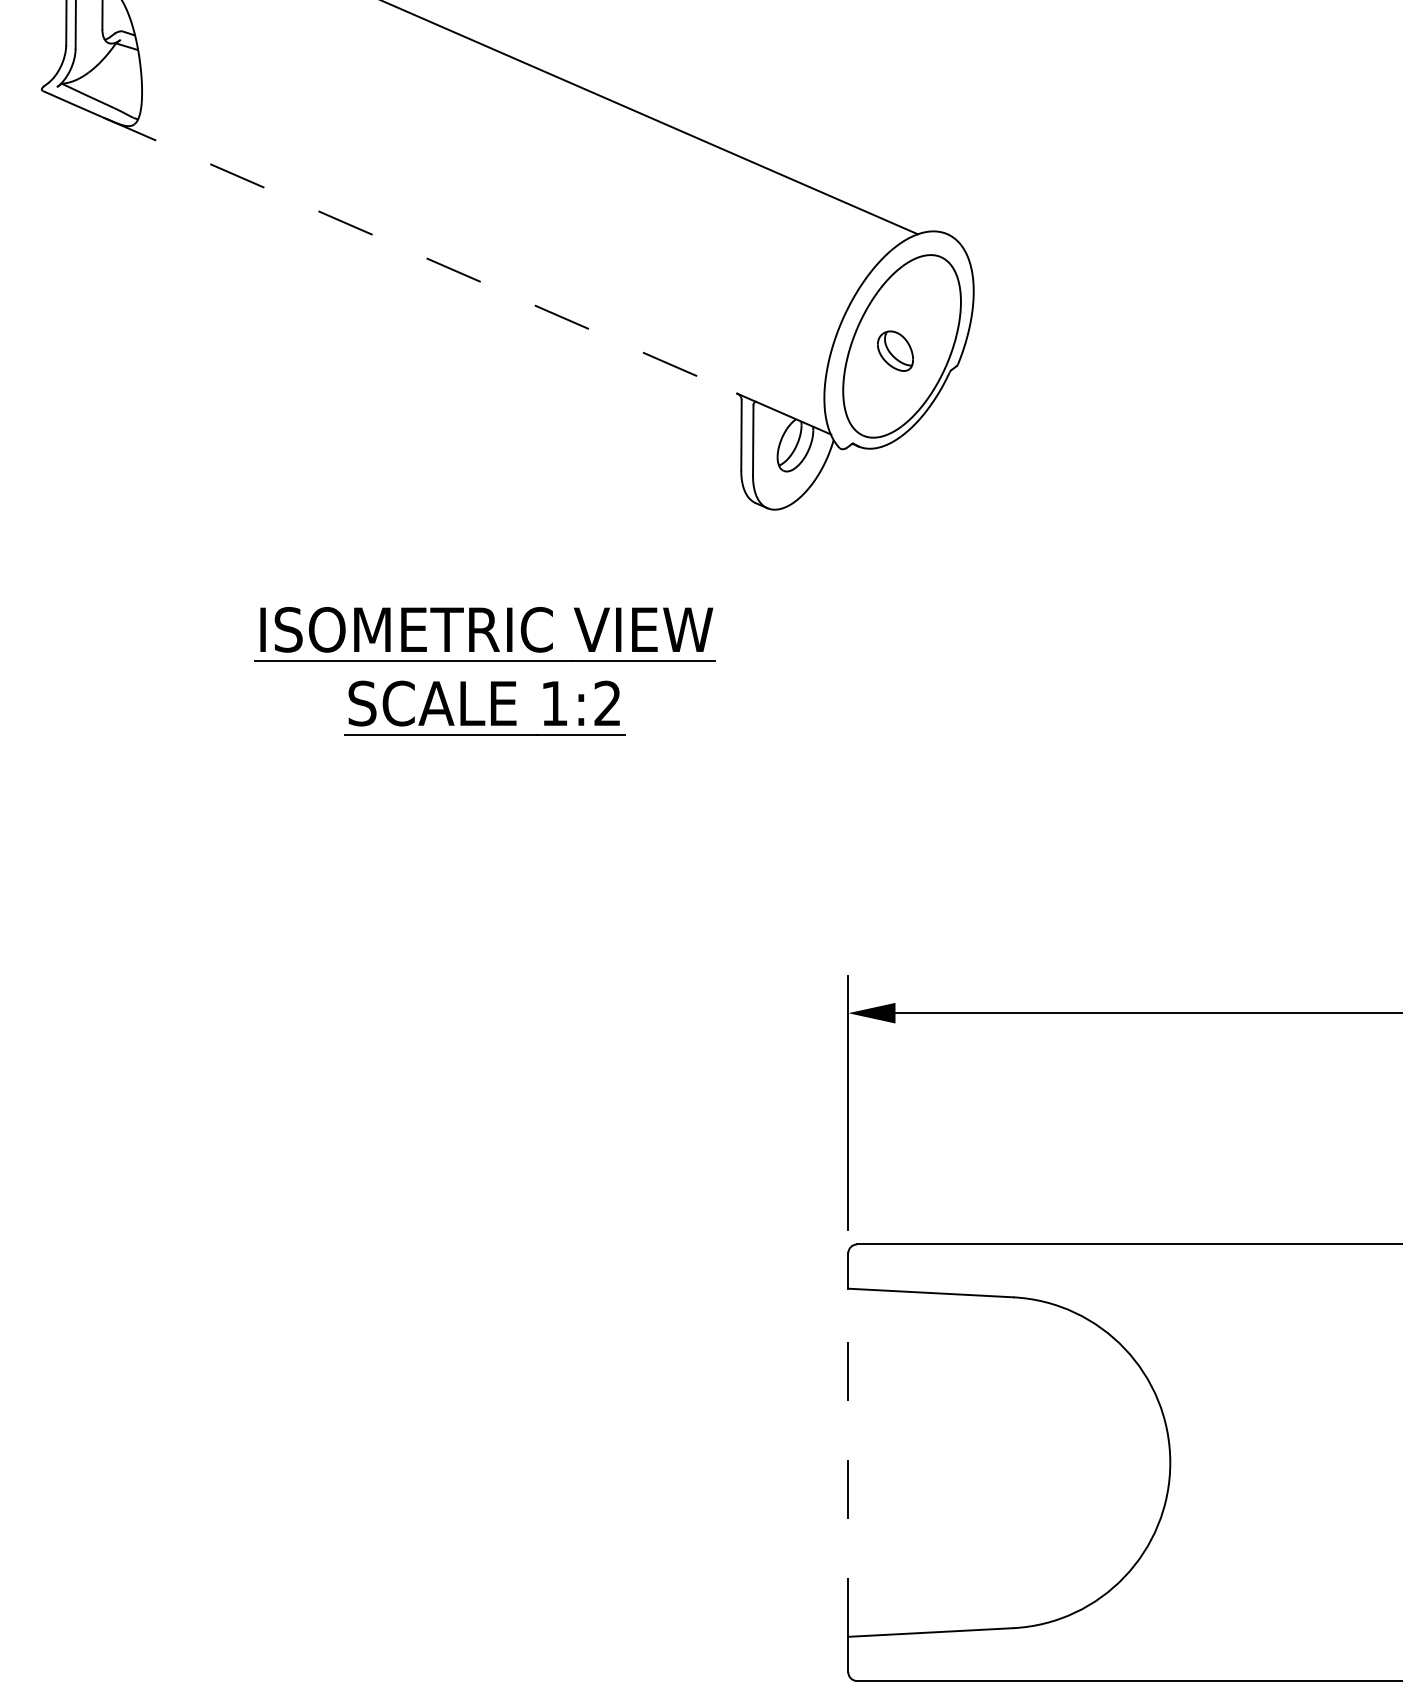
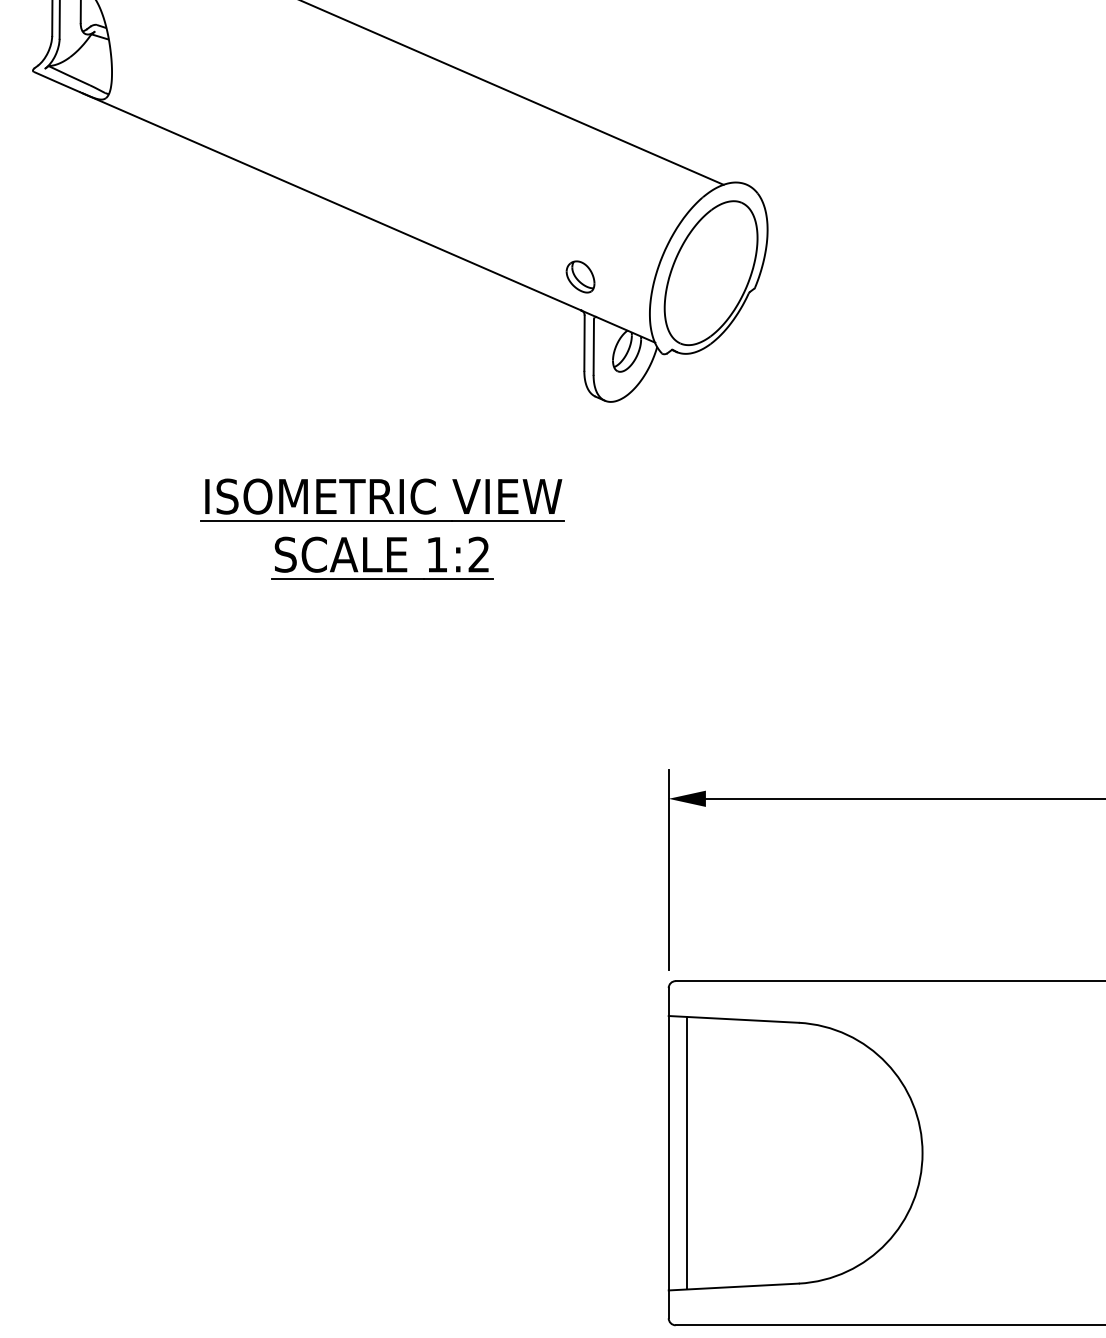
line: (420, 255) -> (331, 201), dashed -> solid
part: (895, 350) -> (580, 276), moved
line: (848, 1462) -> (668, 1153), dashed -> solid
line: (871, 1462) -> (687, 1153), added

